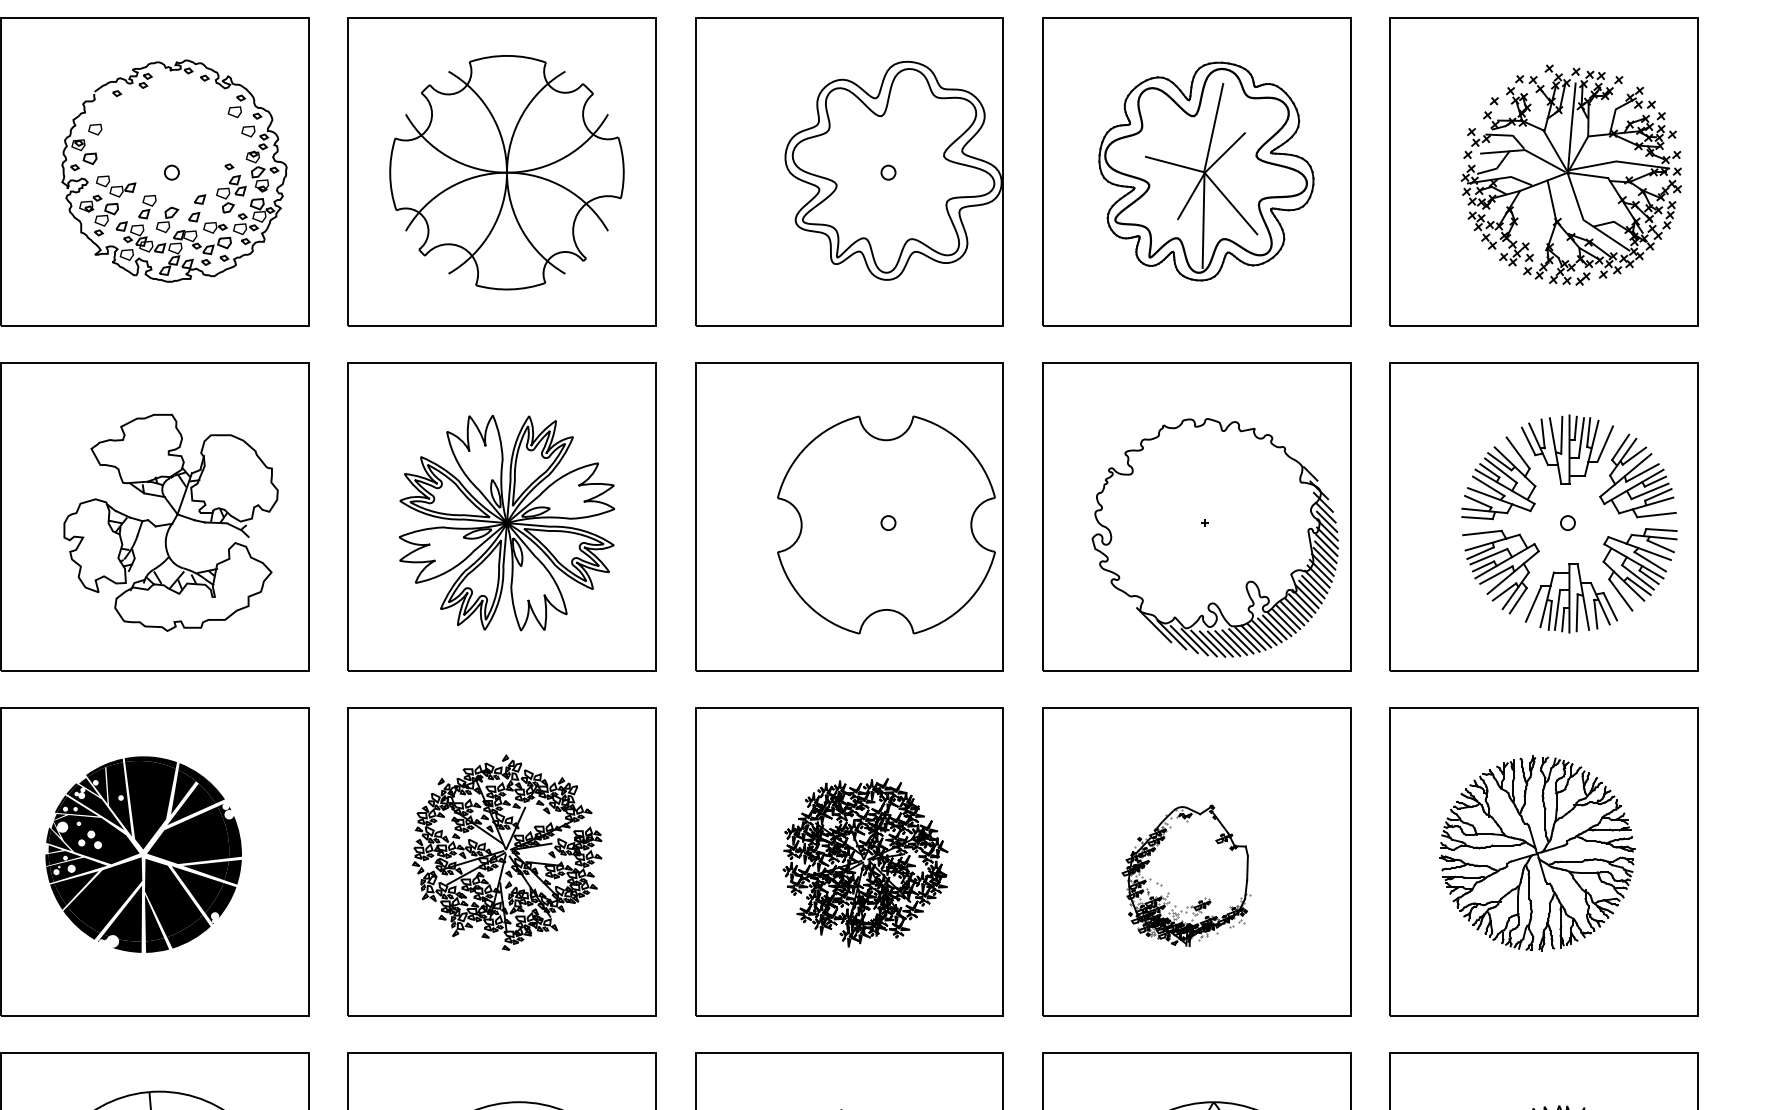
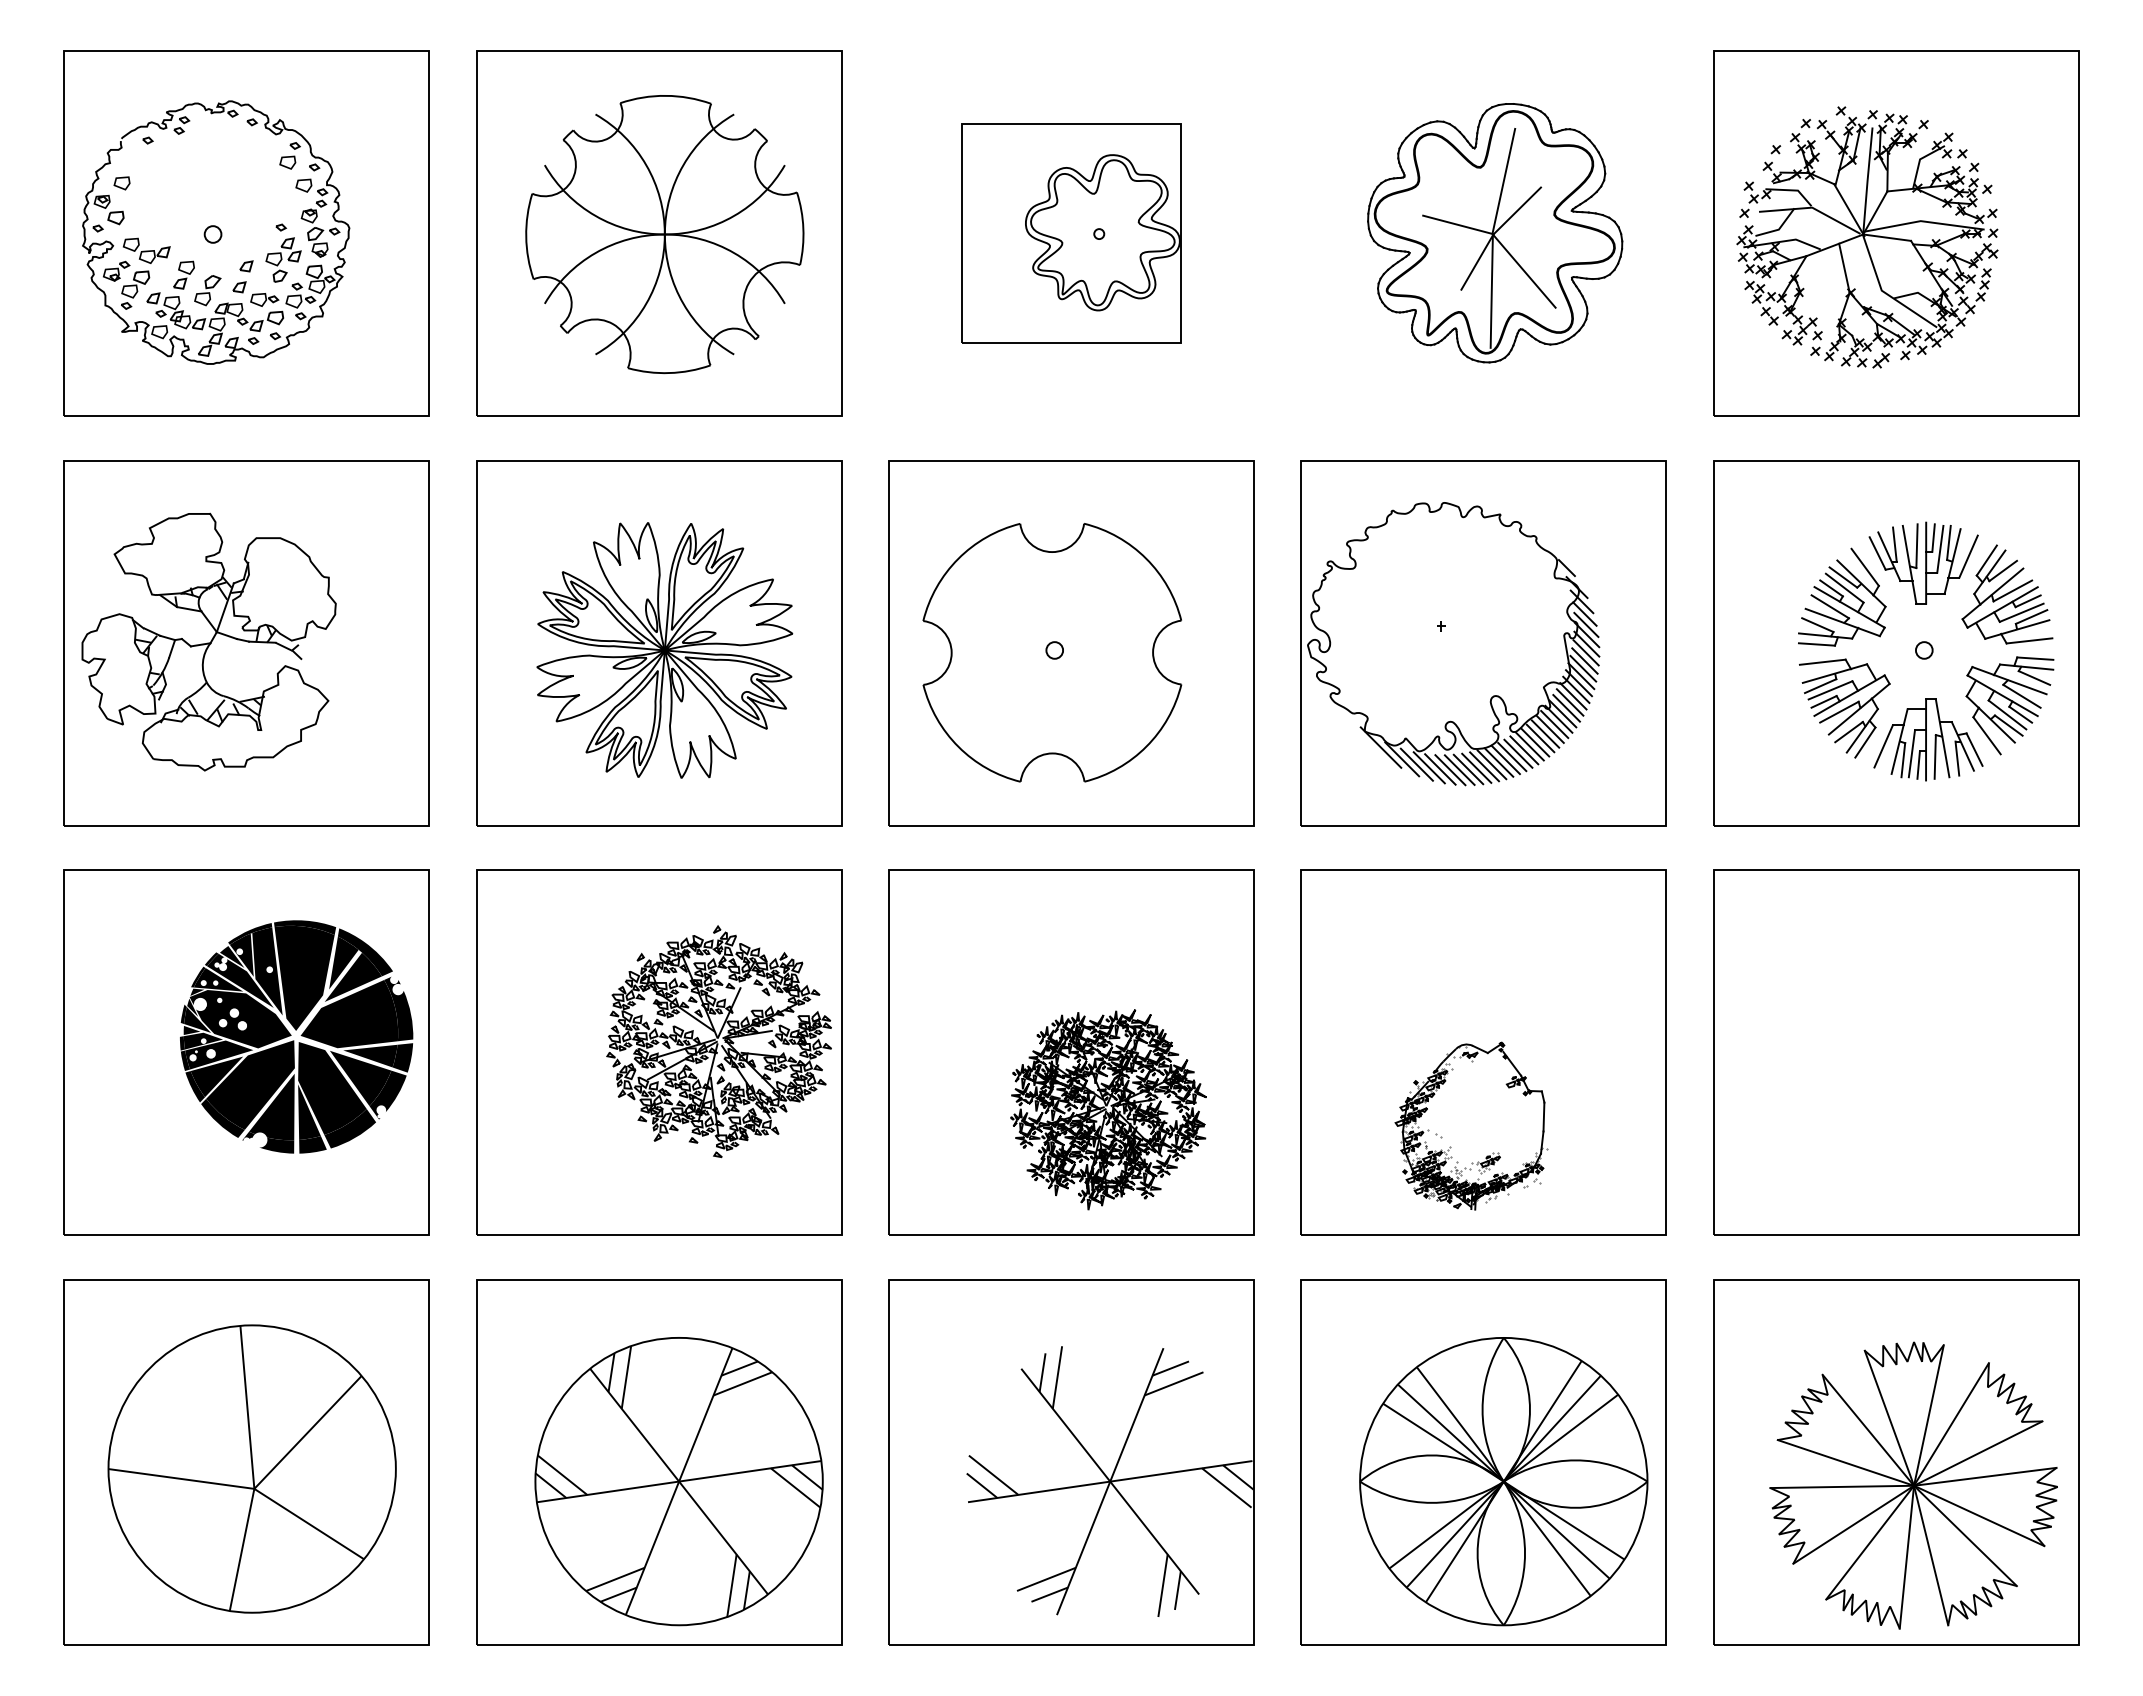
part: (174, 171) -> (216, 232), moved
part: (849, 171) -> (1071, 233), size x0.6
part: (1196, 171) -> (1483, 233), removed
part: (1571, 175) -> (1867, 237), moved
part: (170, 522) -> (208, 641), moved
part: (886, 524) -> (1052, 652), moved
part: (1215, 538) -> (1453, 644), moved
part: (506, 852) -> (718, 1041), moved
part: (1536, 853) -> (1887, 1042), removed
part: (143, 854) -> (296, 1036), moved
part: (865, 862) -> (1108, 1109), moved
part: (1186, 875) -> (1471, 1125), moved

